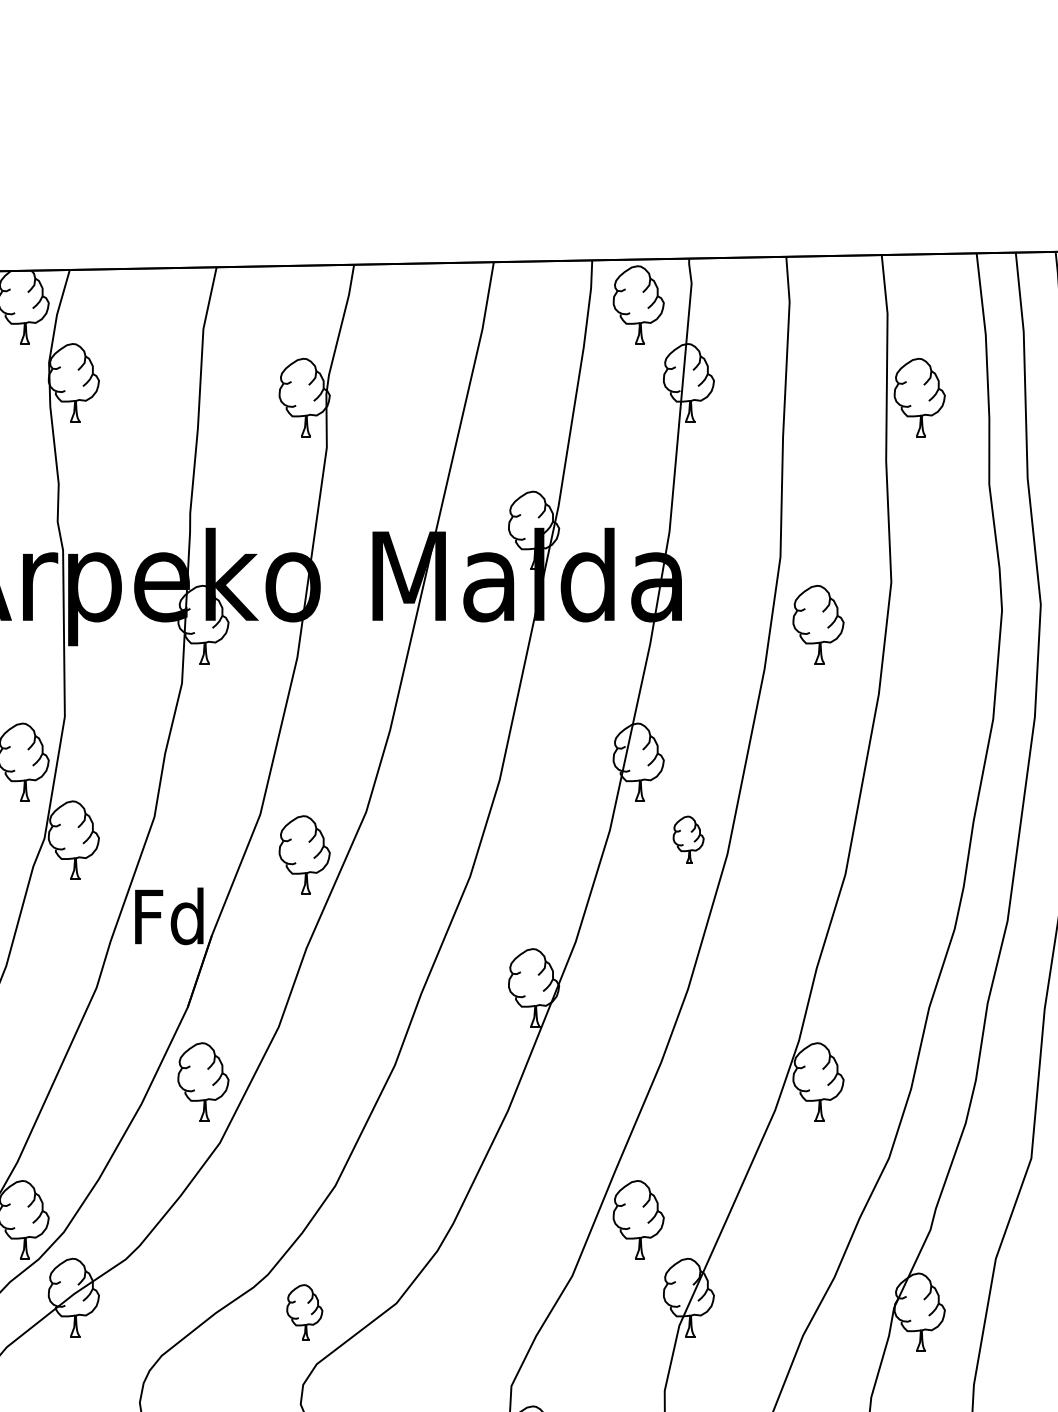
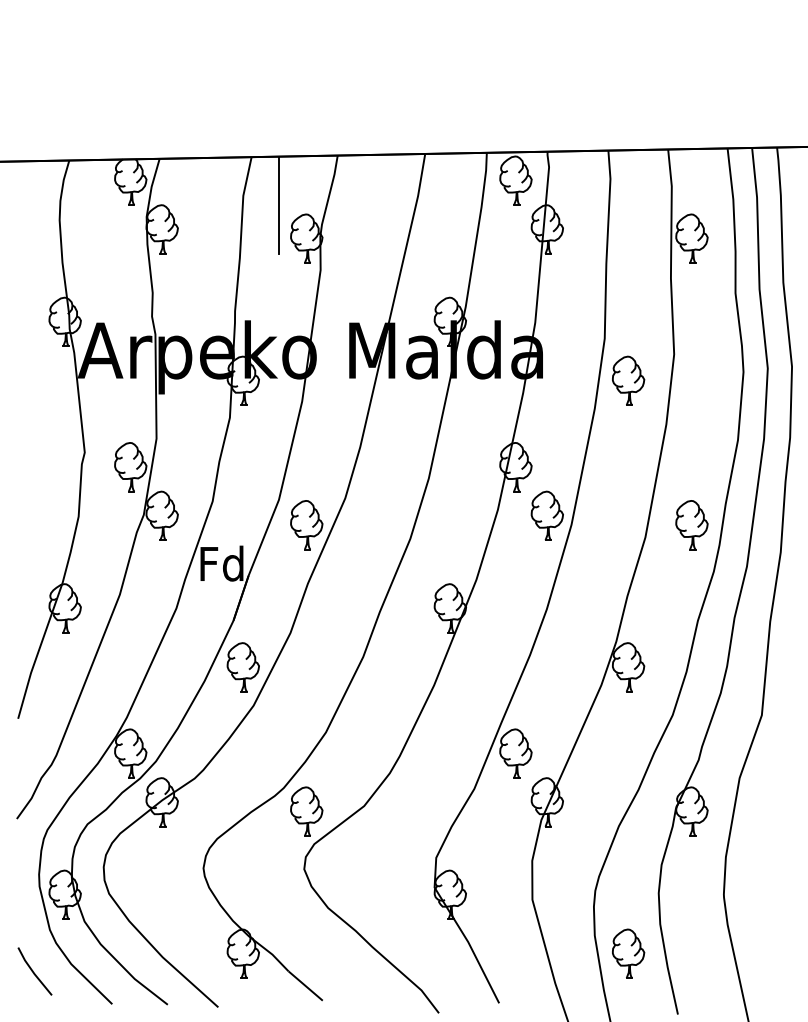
line: (261, 342) -> (279, 204), added
part: (687, 839) -> (546, 515), size x1.67
part: (919, 855) -> (691, 525), added
part: (304, 1312) -> (306, 811), size x1.43

